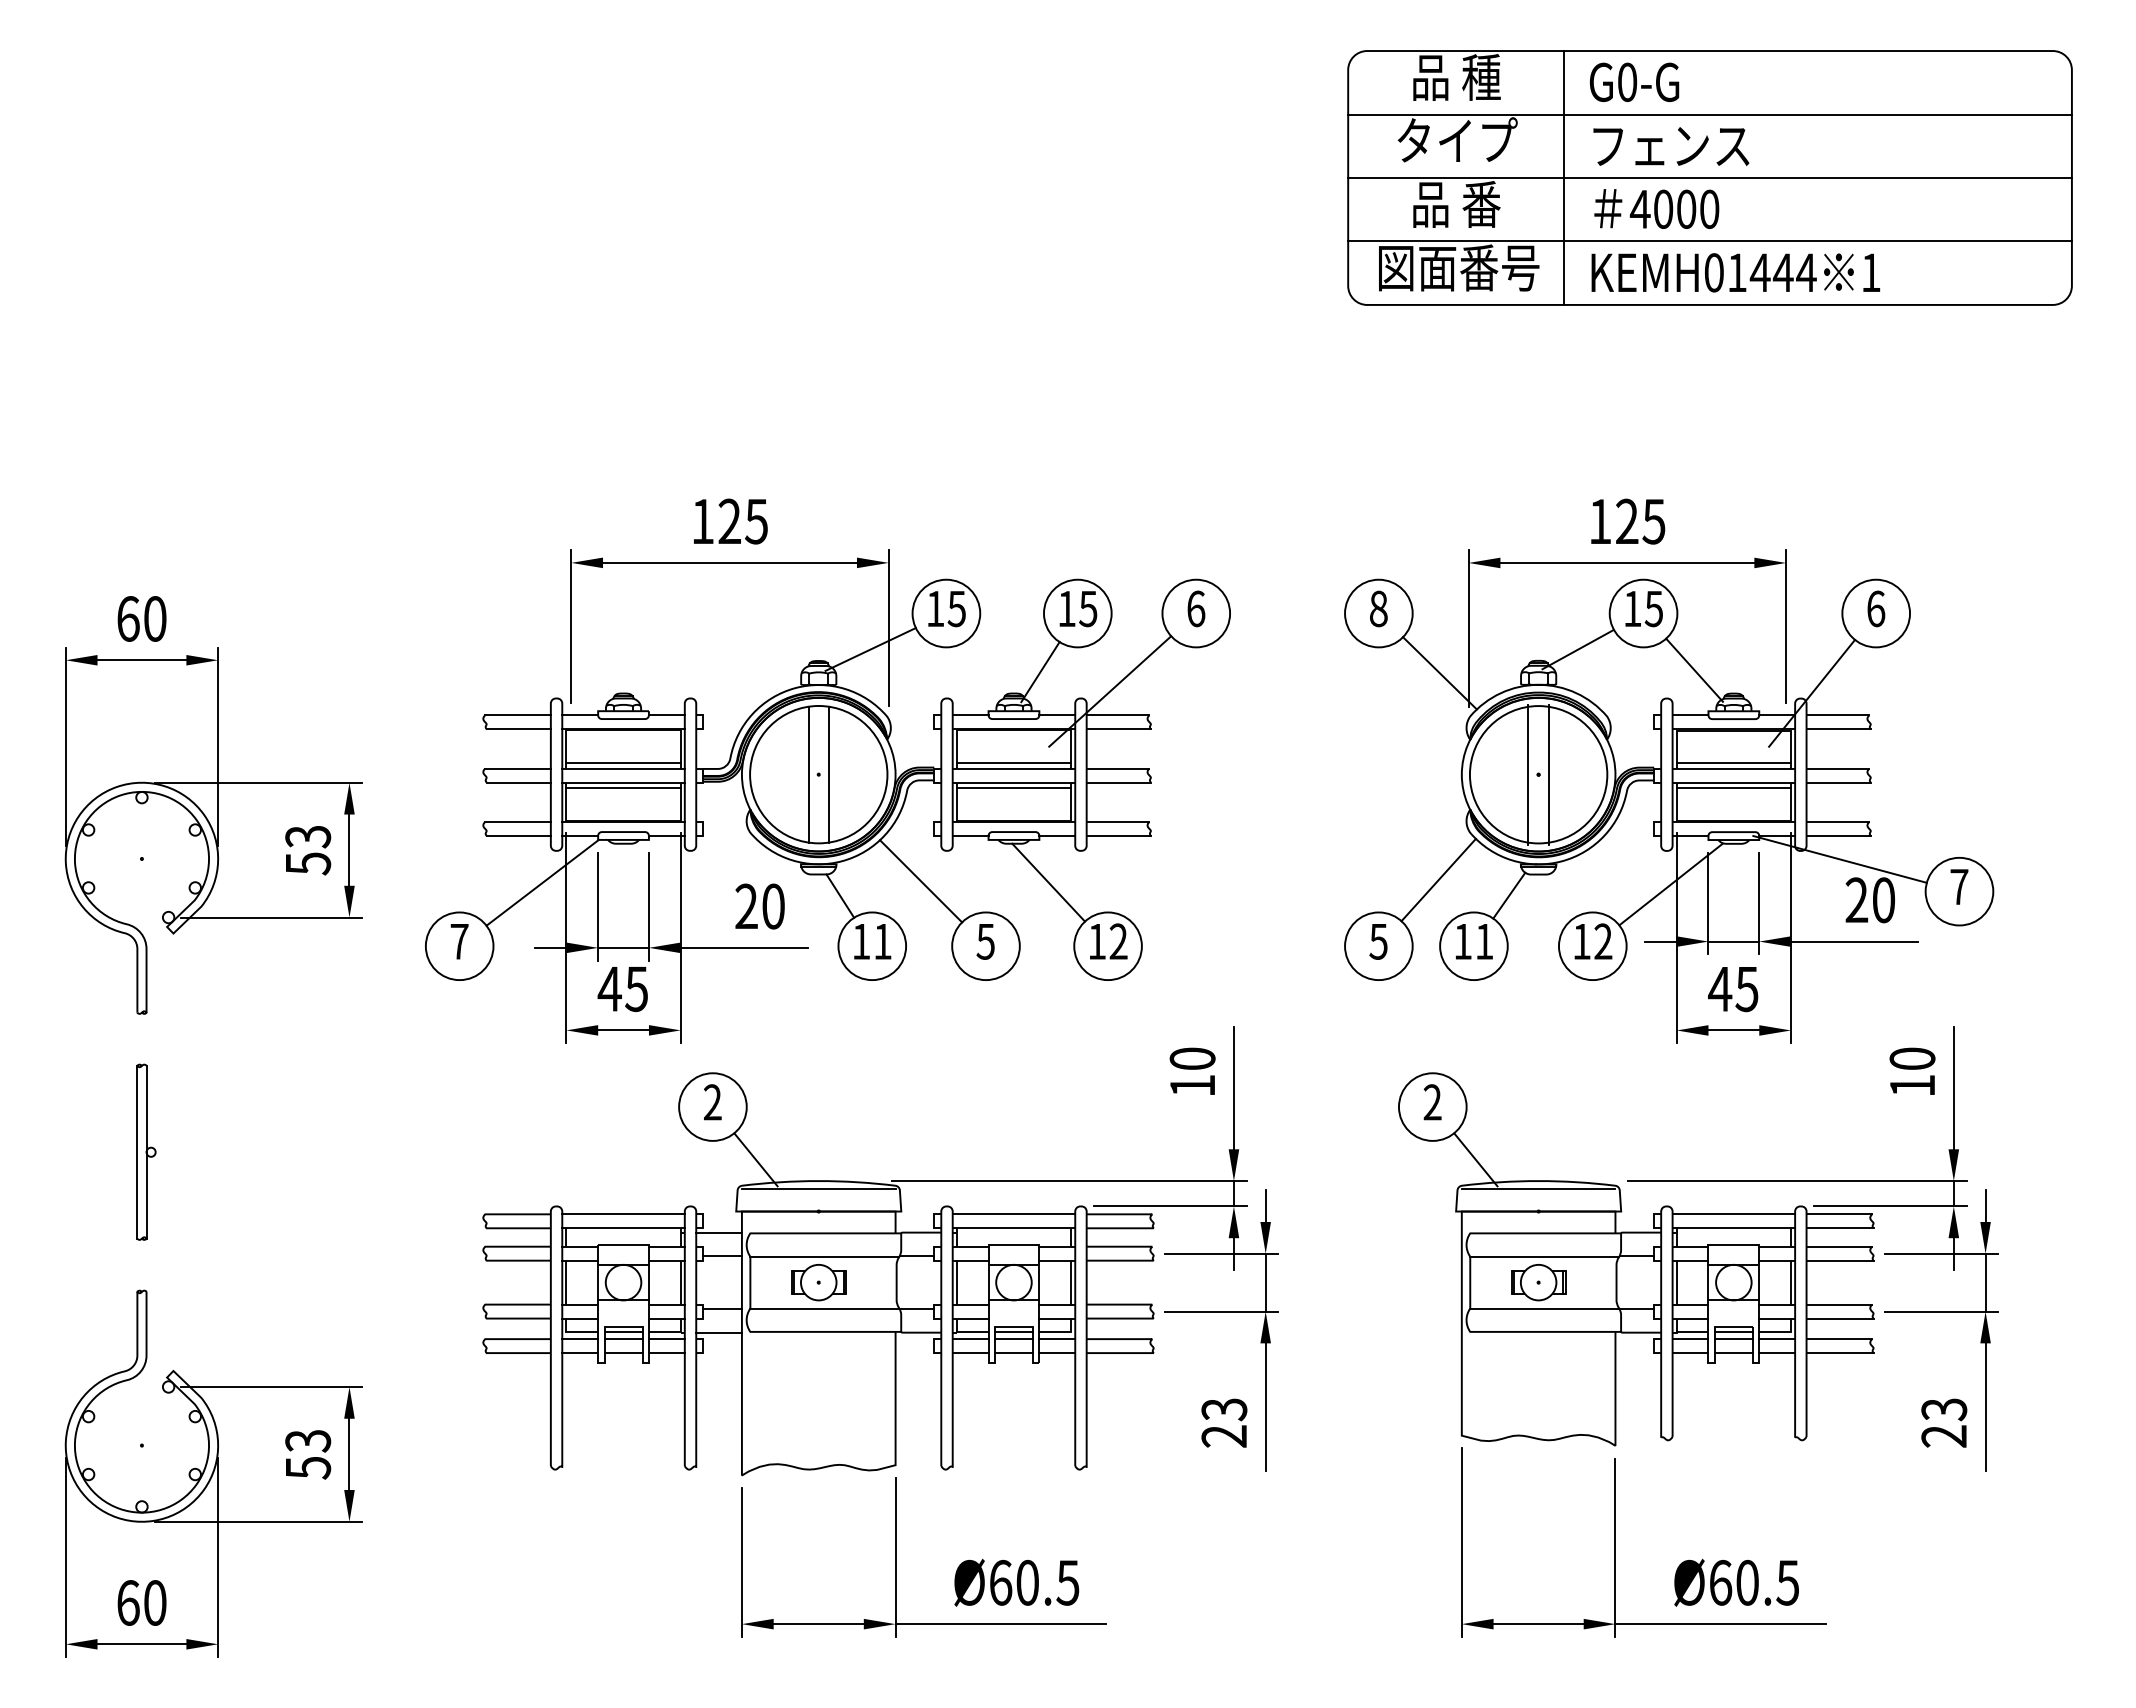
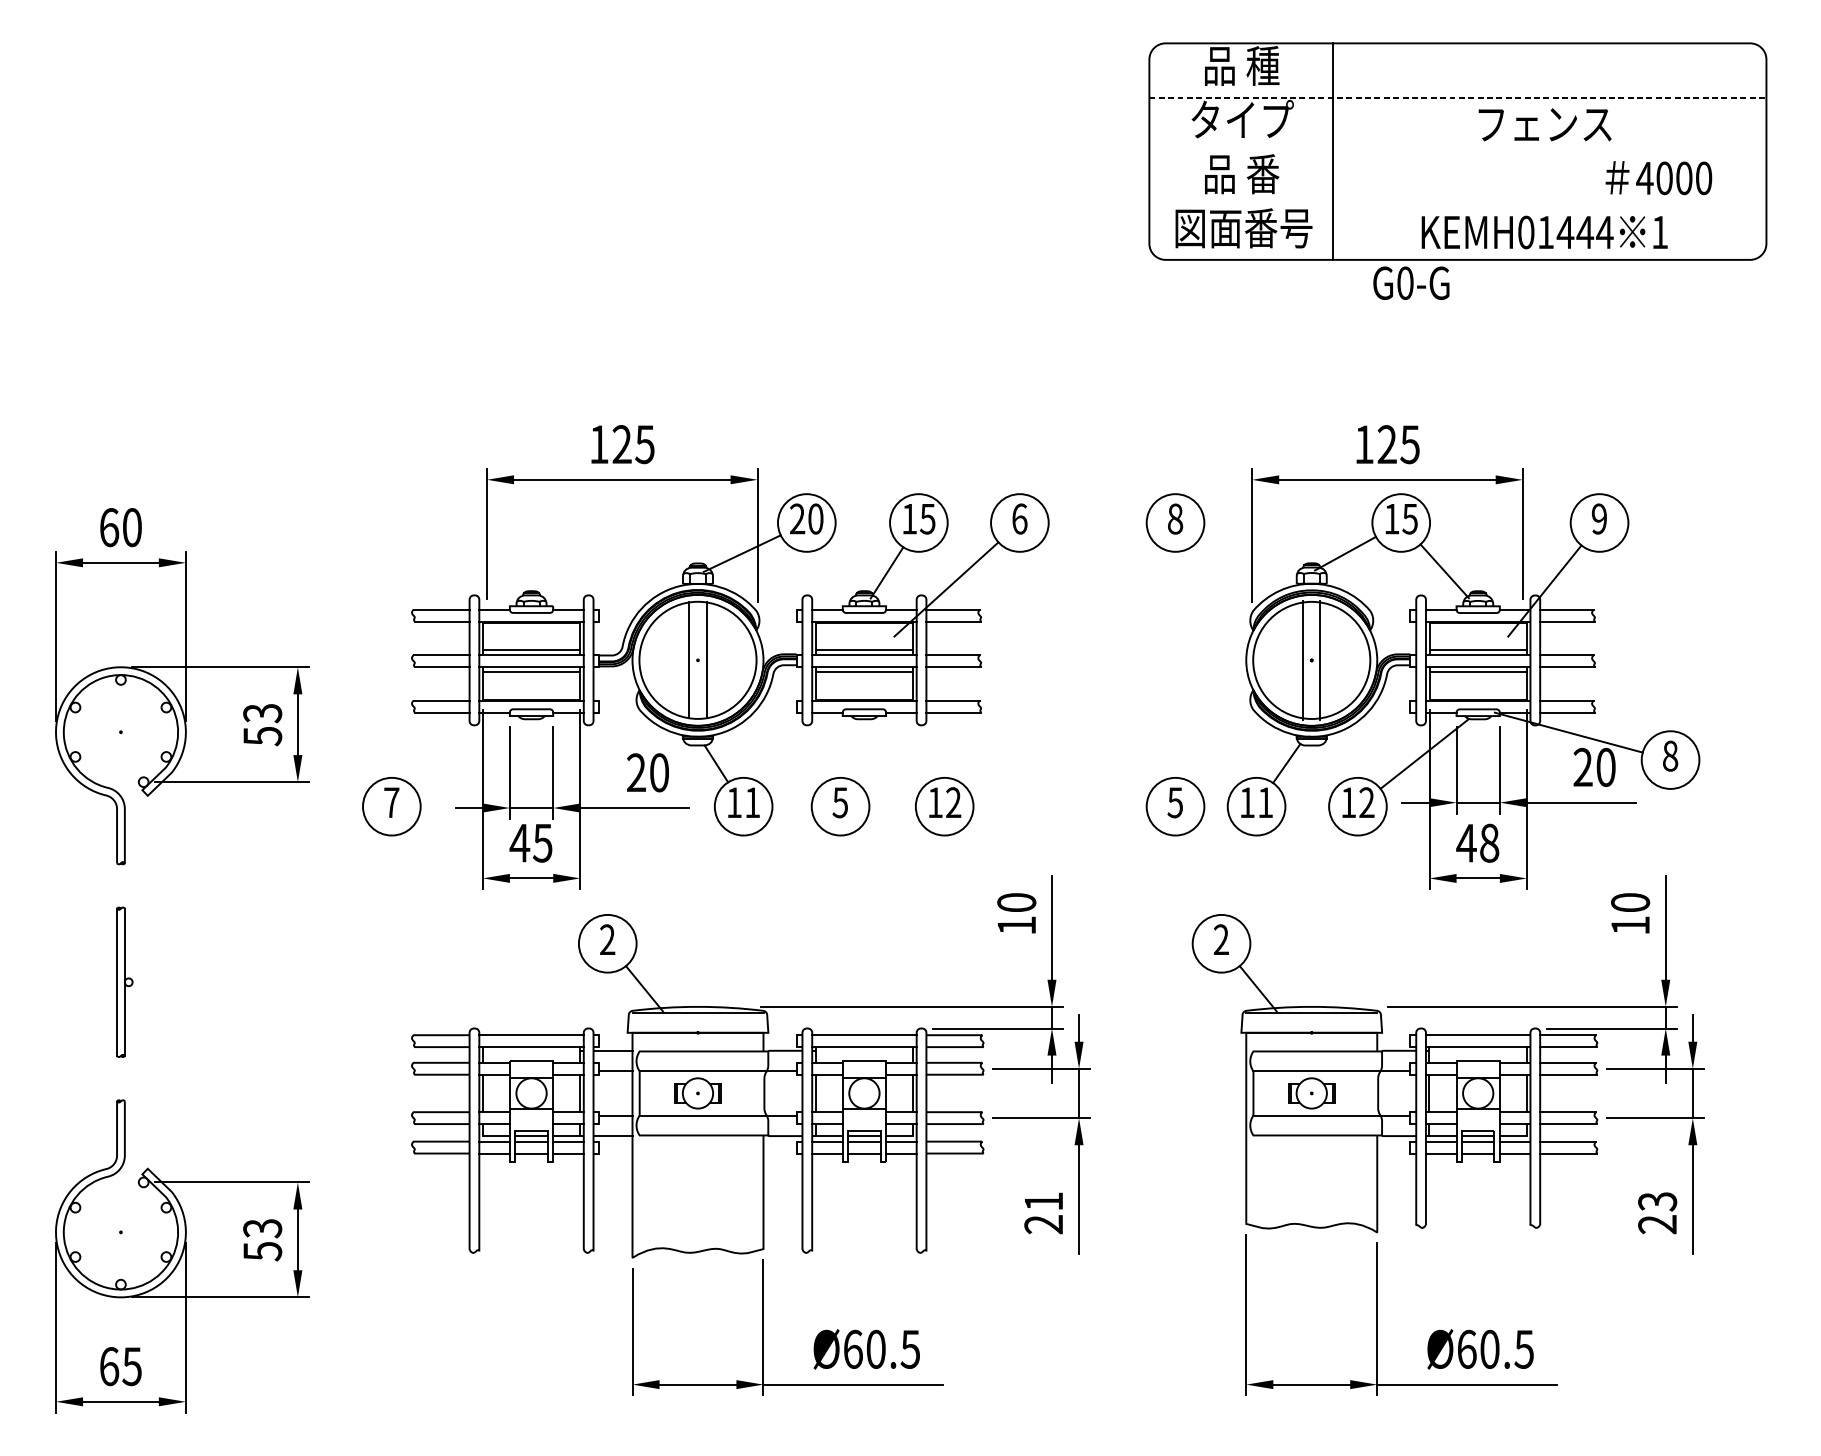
text: (1634, 81) -> (1411, 282), moved
line: (1710, 114) -> (1458, 97), solid -> dashed
text: (1671, 146) -> (1545, 124), moved
line: (1709, 177) -> (1457, 151), removed
text: (1656, 208) -> (1658, 177), moved
line: (1709, 241) -> (1457, 205), removed
text: (1735, 272) -> (1544, 232), moved
text: (945, 608) -> (806, 518), 15 -> 20
text: (1876, 608) -> (1599, 518), 6 -> 9
line: (1439, 673) -> (1227, 574), removed
line: (1438, 879) -> (1226, 749), removed
line: (921, 881) -> (785, 751), removed
line: (542, 882) -> (462, 752), removed
line: (1048, 882) -> (893, 752), removed
text: (1959, 886) -> (1670, 755), 7 -> 8
text: (1746, 989) -> (1488, 843), 45 -> 48
text: (1224, 1409) -> (1043, 1201), 23 -> 21
text: (154, 1602) -> (131, 1366), 60 -> 65

